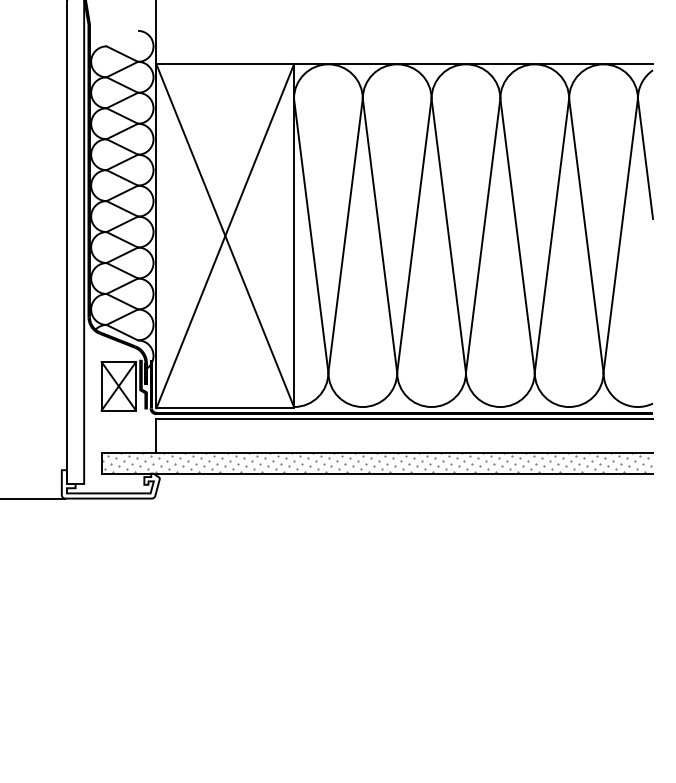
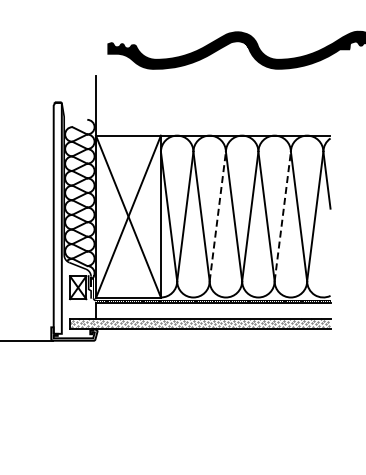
line: (413, 235) -> (217, 216), solid -> dashed
line: (551, 235) -> (282, 216), solid -> dashed

